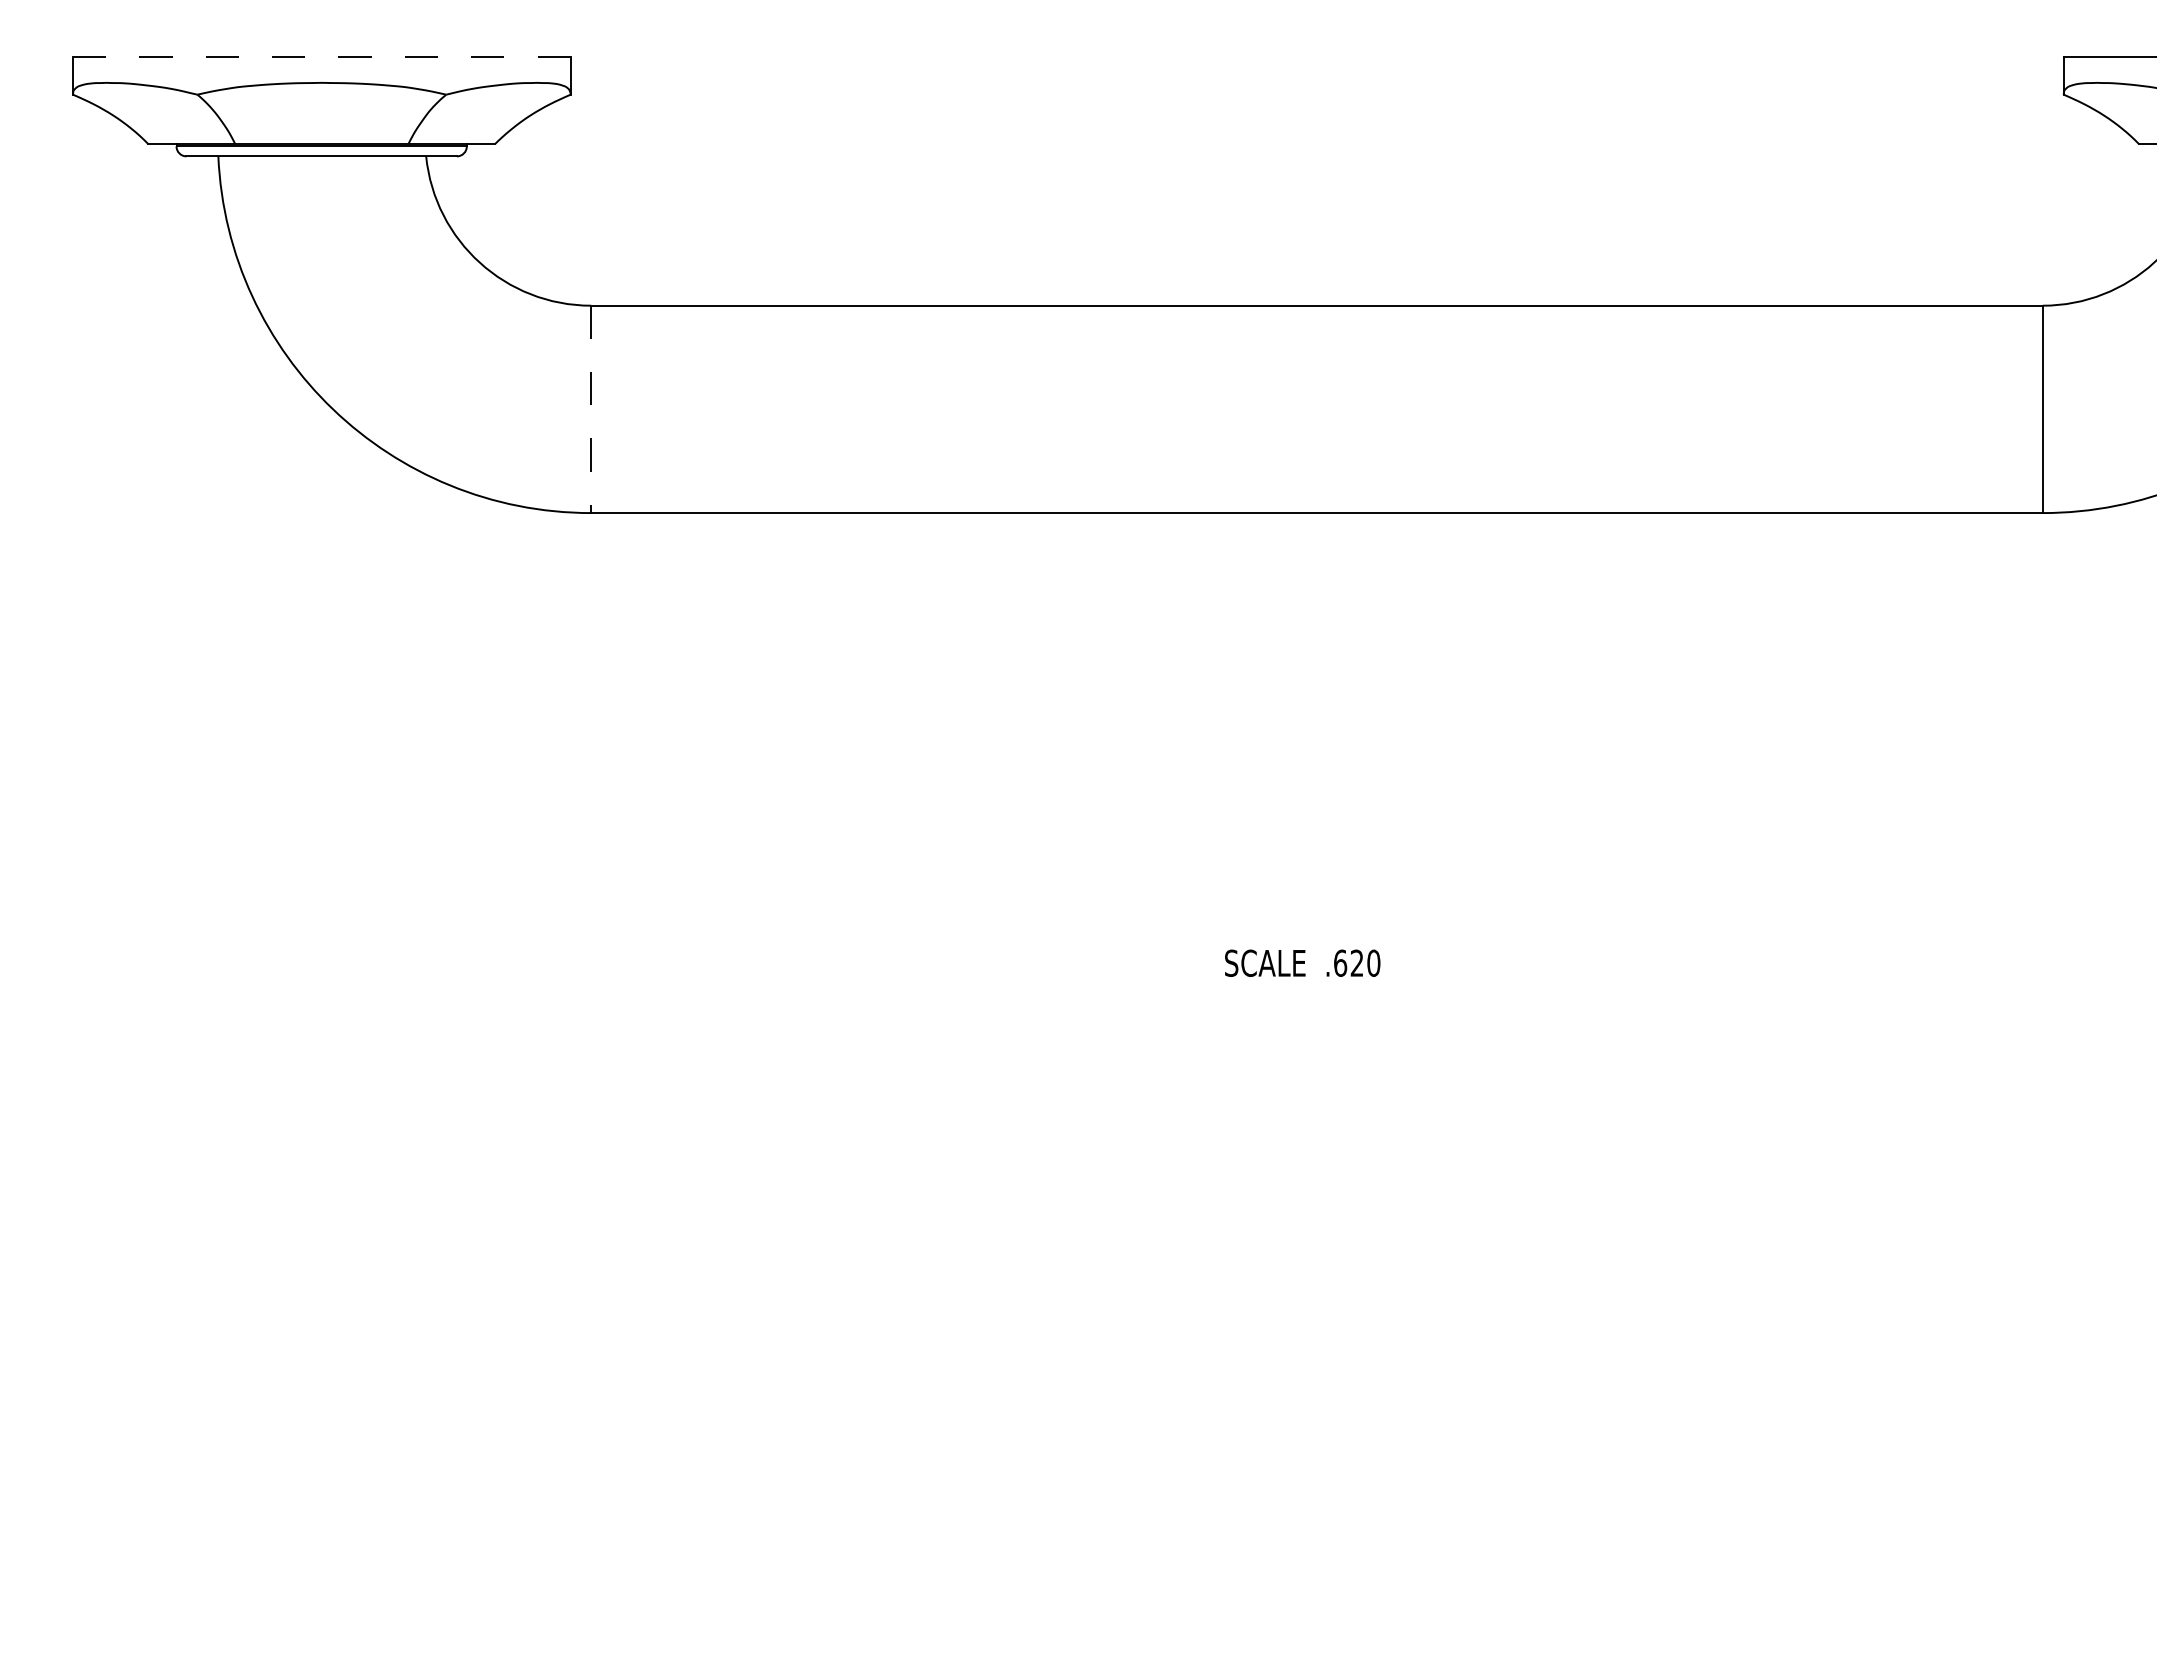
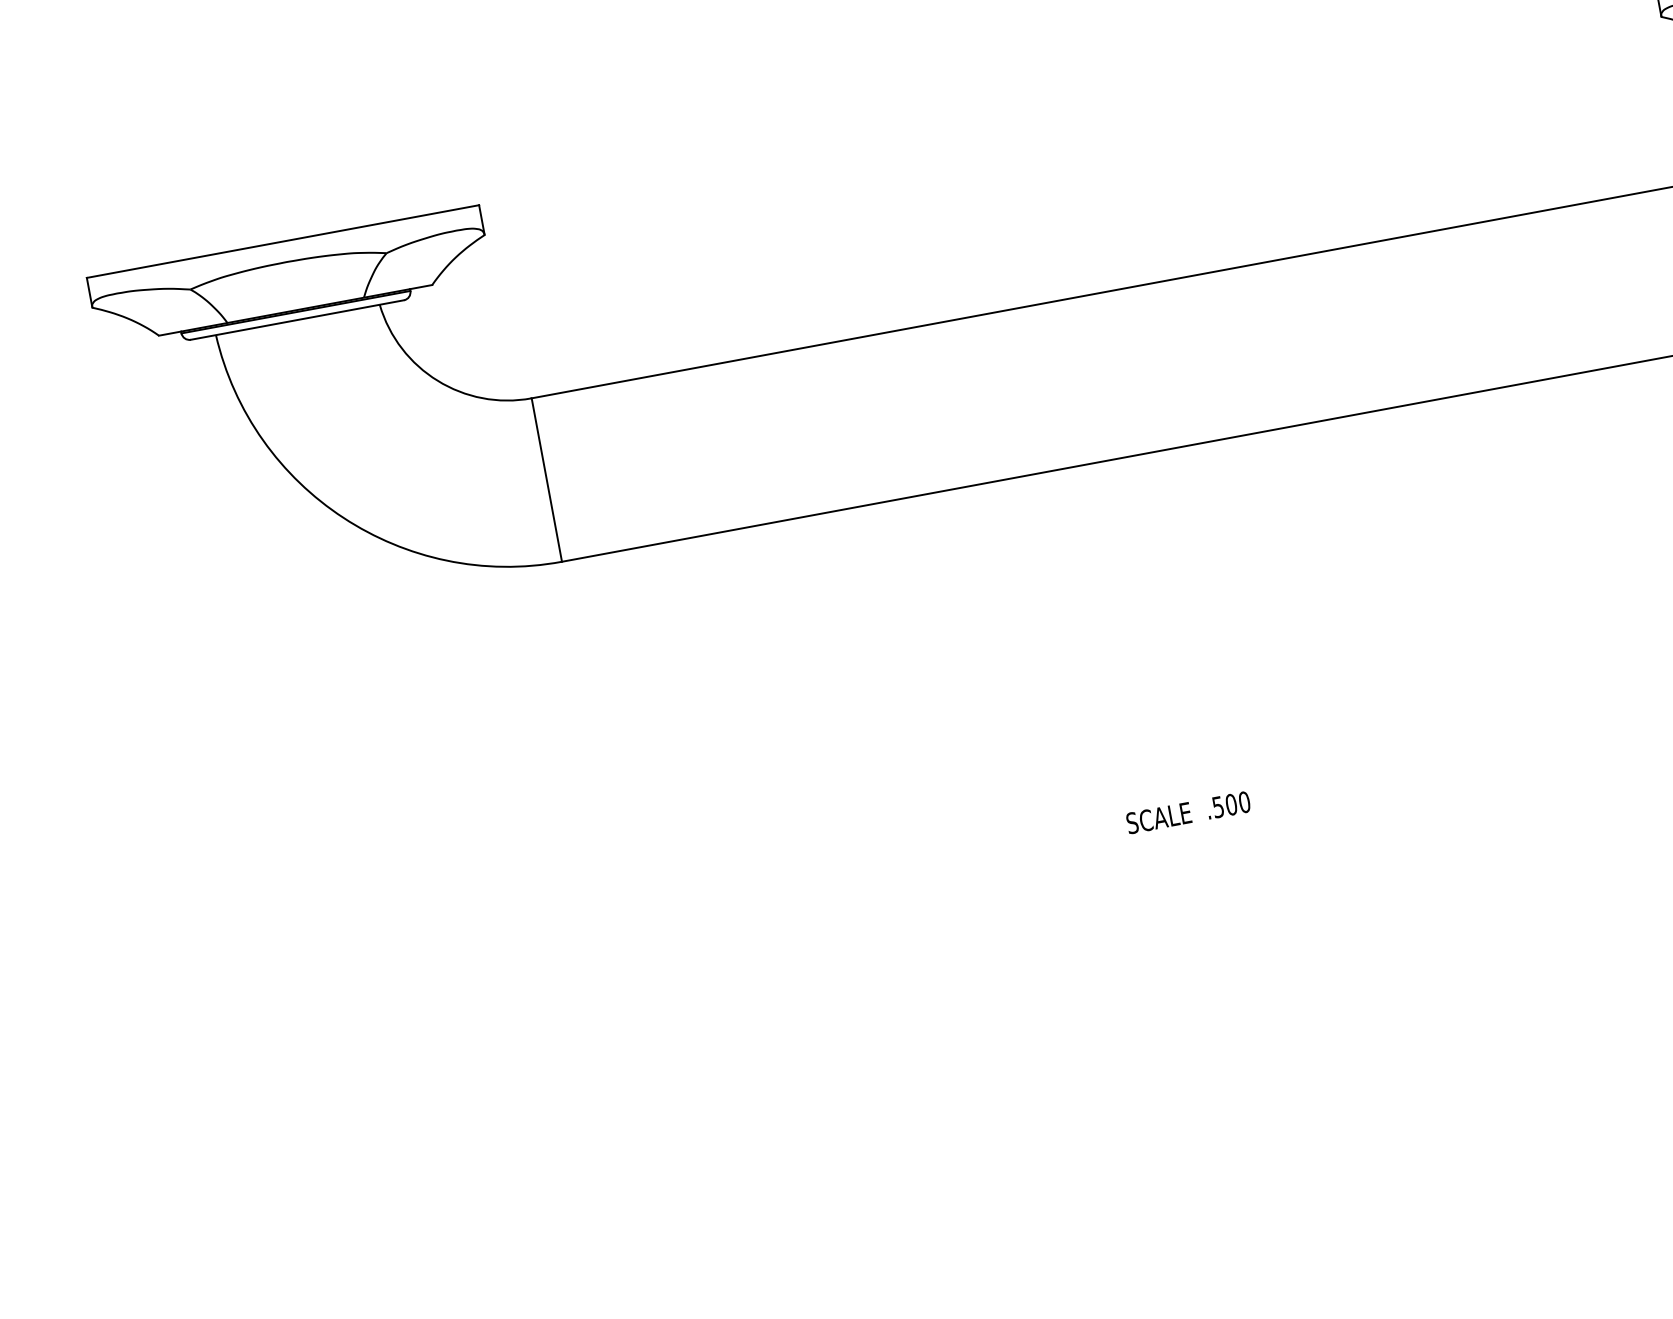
line: (321, 56) -> (282, 241), dashed -> solid
line: (591, 409) -> (547, 480), dashed -> solid
text: (1348, 962) -> (1224, 805), .620 -> .500

